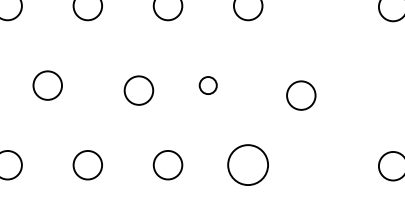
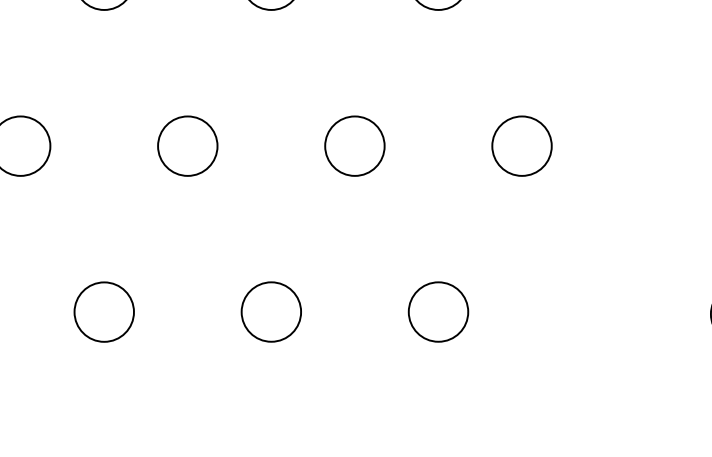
circle: (208, 85) -> (355, 145), size x1.67
circle: (138, 90) -> (186, 145), moved
circle: (301, 95) -> (522, 145), moved
circle: (248, 165) -> (439, 312), size x0.71

